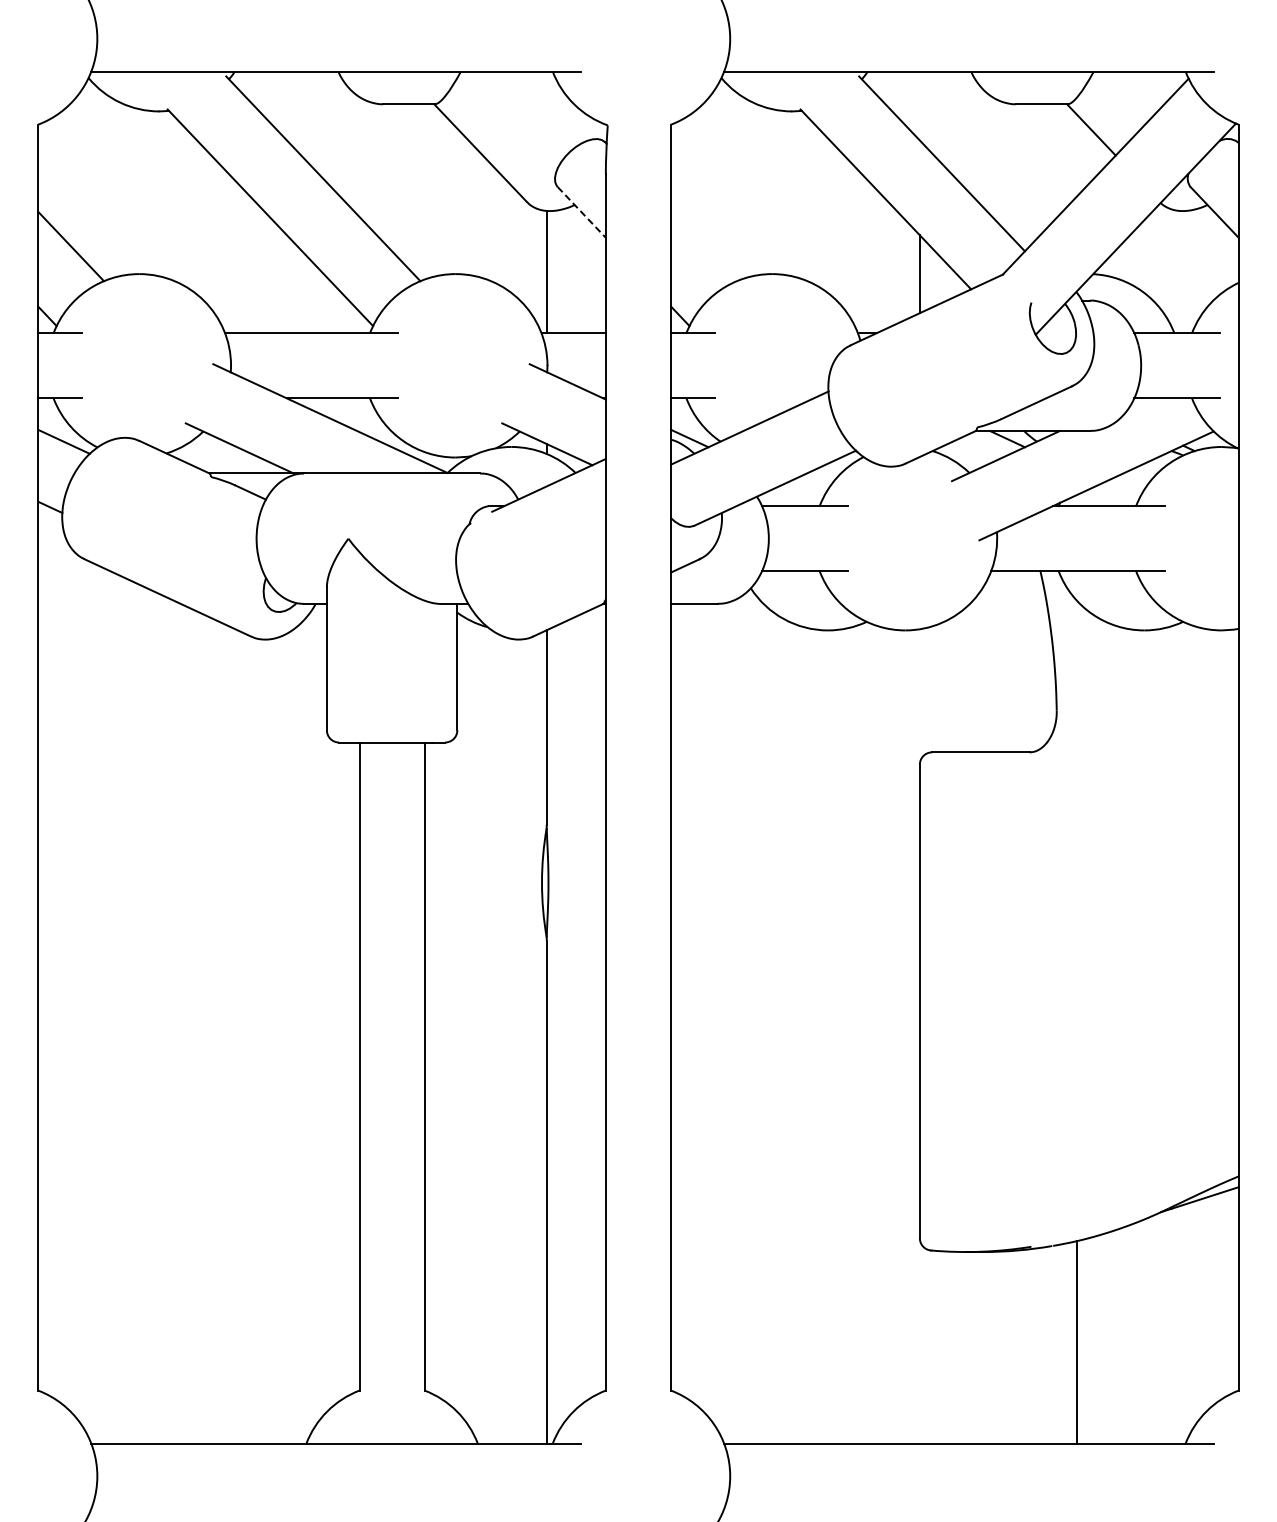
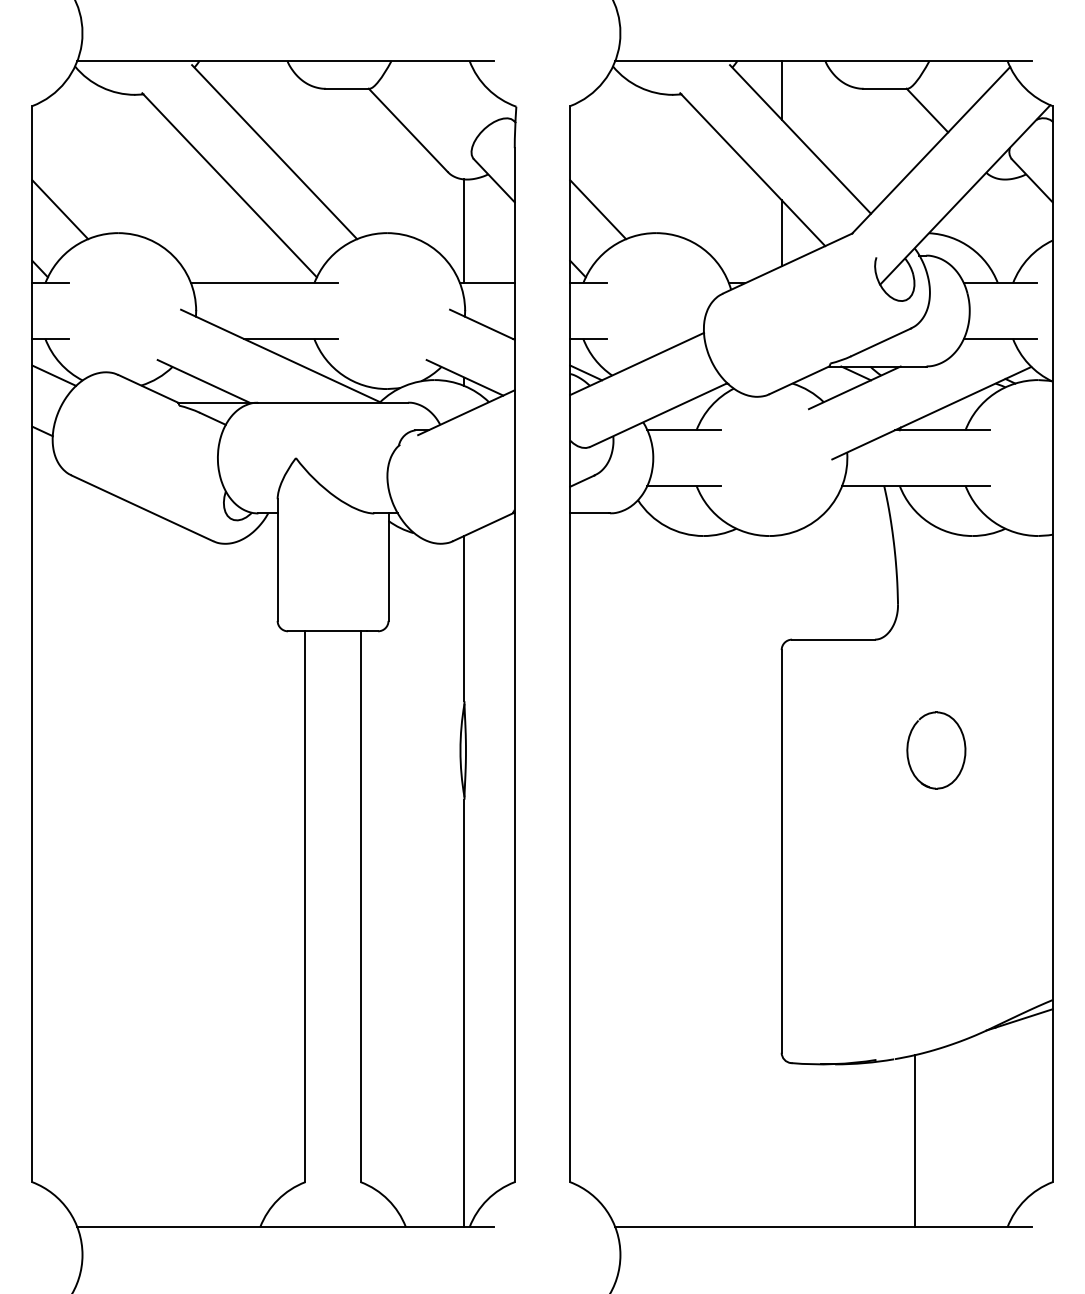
line: (919, 105) -> (781, 89), added
line: (581, 212) -> (494, 180), dashed -> solid
line: (703, 246) -> (597, 209), added
part: (1101, 882) -> (936, 750), added

